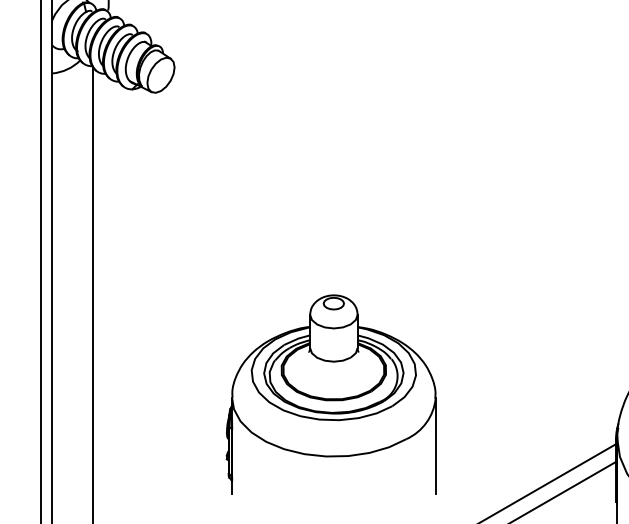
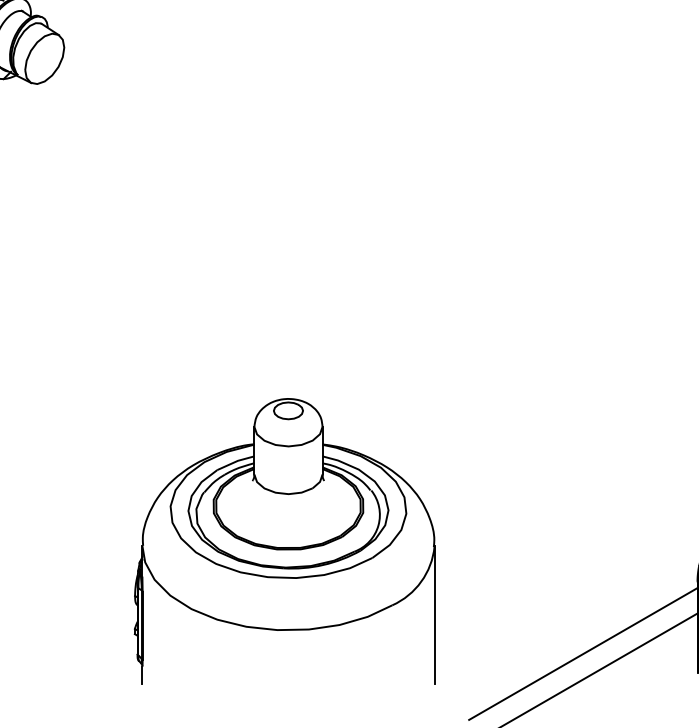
part: (330, 394) -> (283, 541), moved

